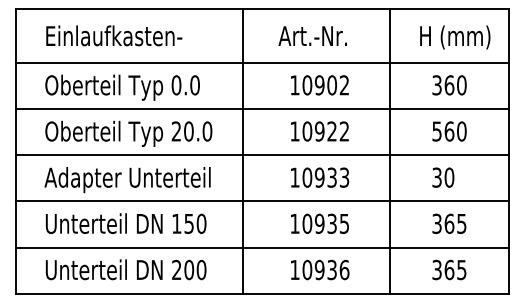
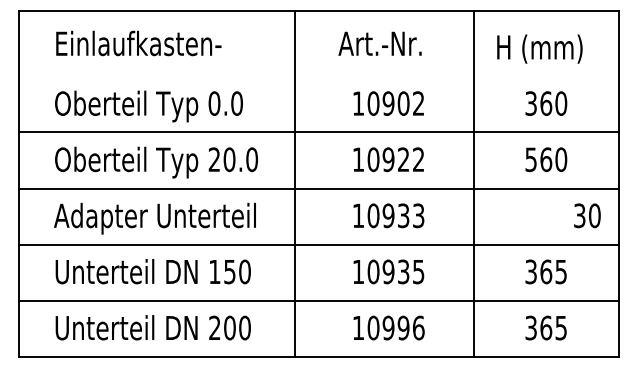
text: (455, 37) -> (540, 49), moved
line: (262, 62) -> (319, 75), removed
text: (443, 177) -> (587, 215), moved
text: (331, 269) -> (402, 327), 10936 -> 10996

